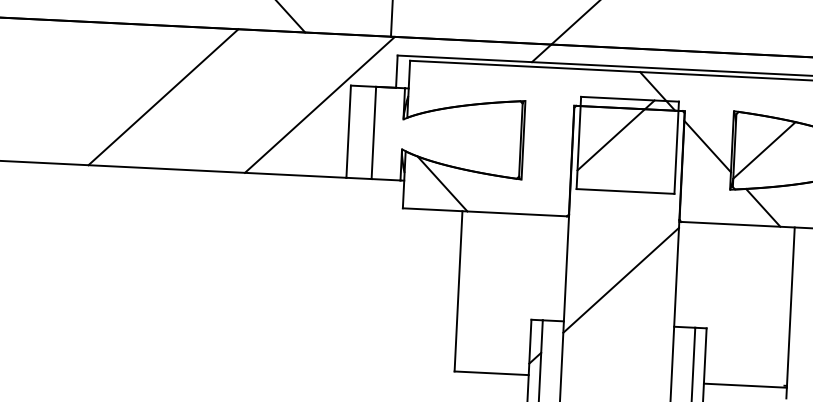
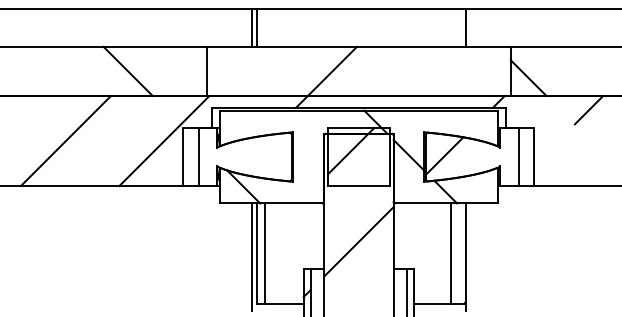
line: (470, 291) -> (264, 253), added
line: (449, 296) -> (251, 257), added
line: (765, 305) -> (450, 253), added

